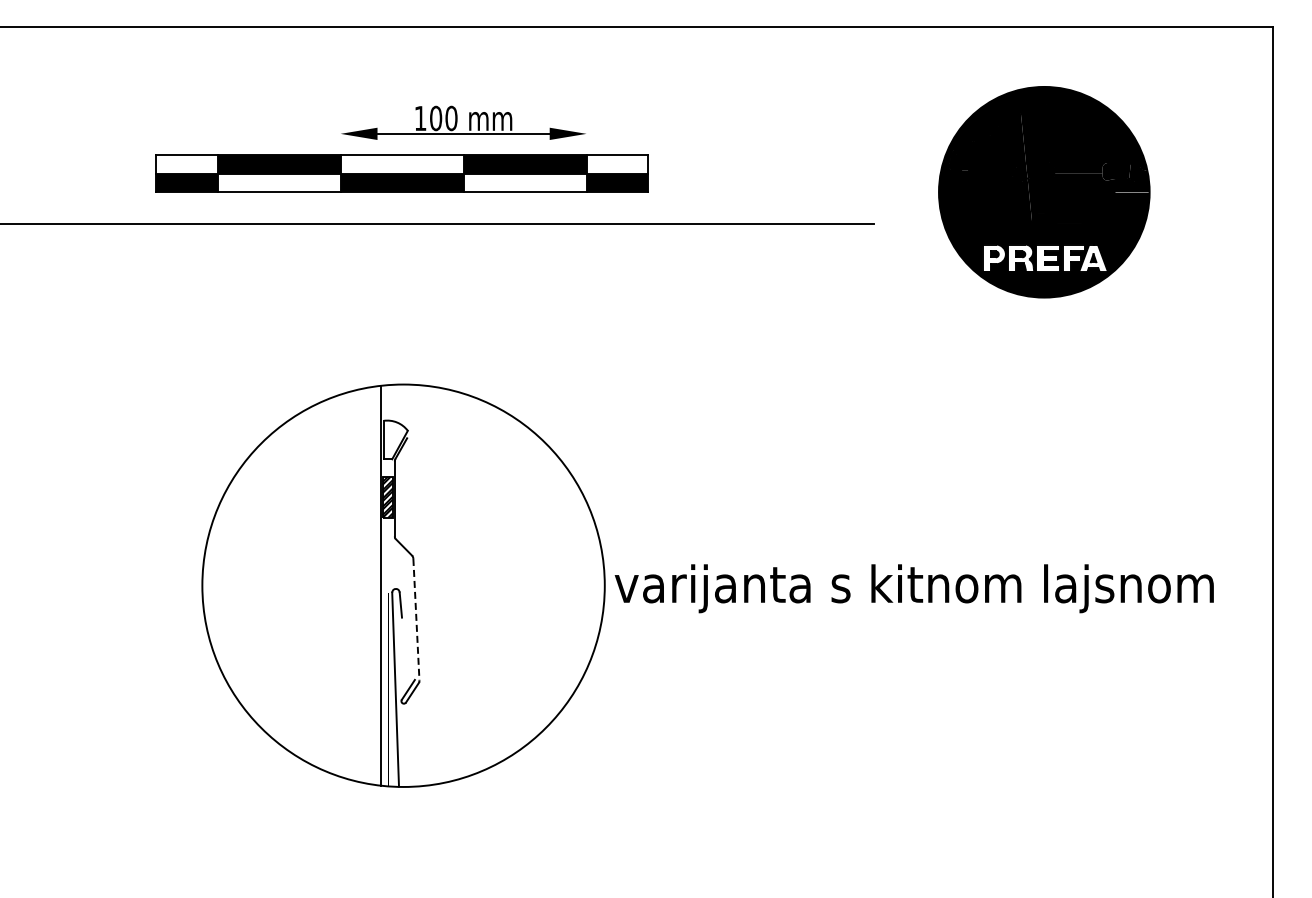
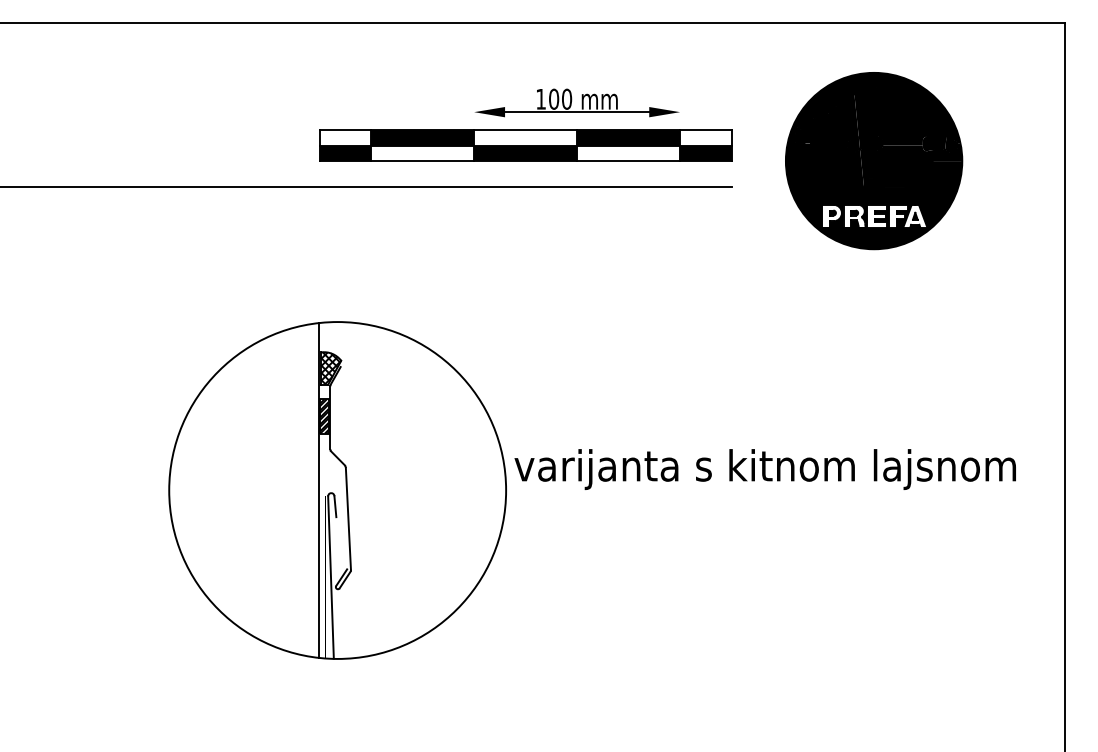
part: (401, 148) -> (525, 124), moved
hatch: (395, 439) -> (330, 368), added
text: (913, 588) -> (764, 469), moved
line: (416, 619) -> (348, 518), dashed -> solid

